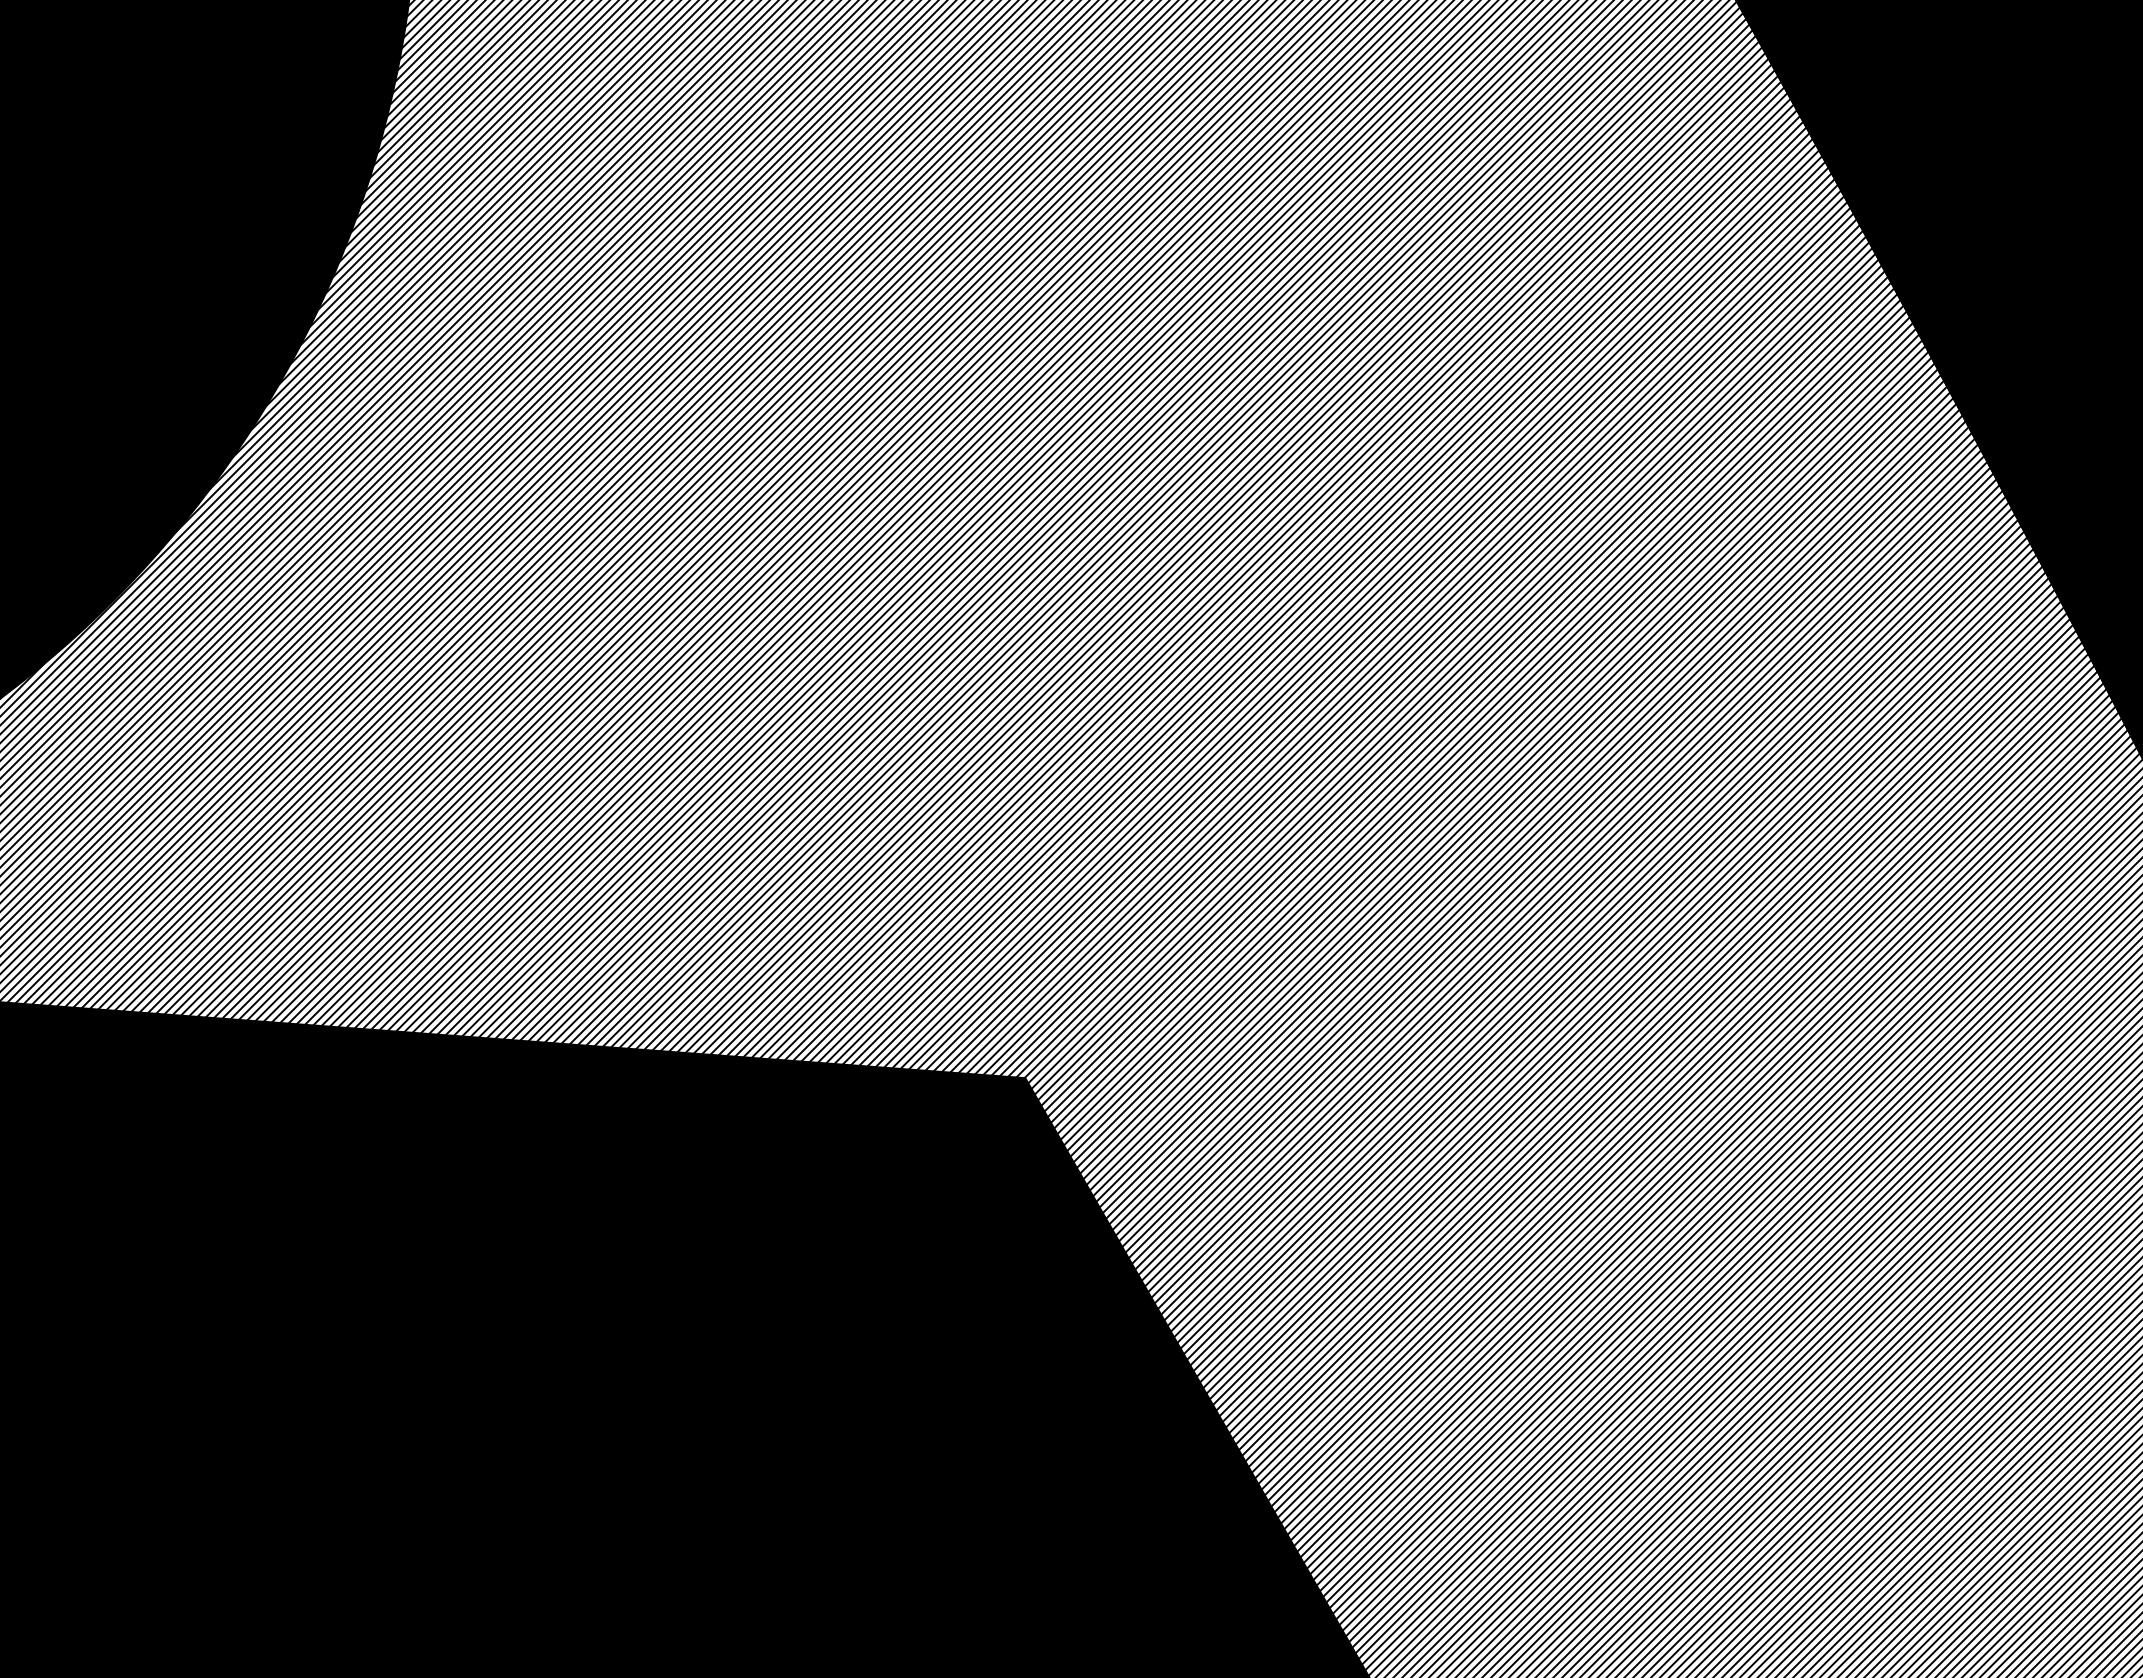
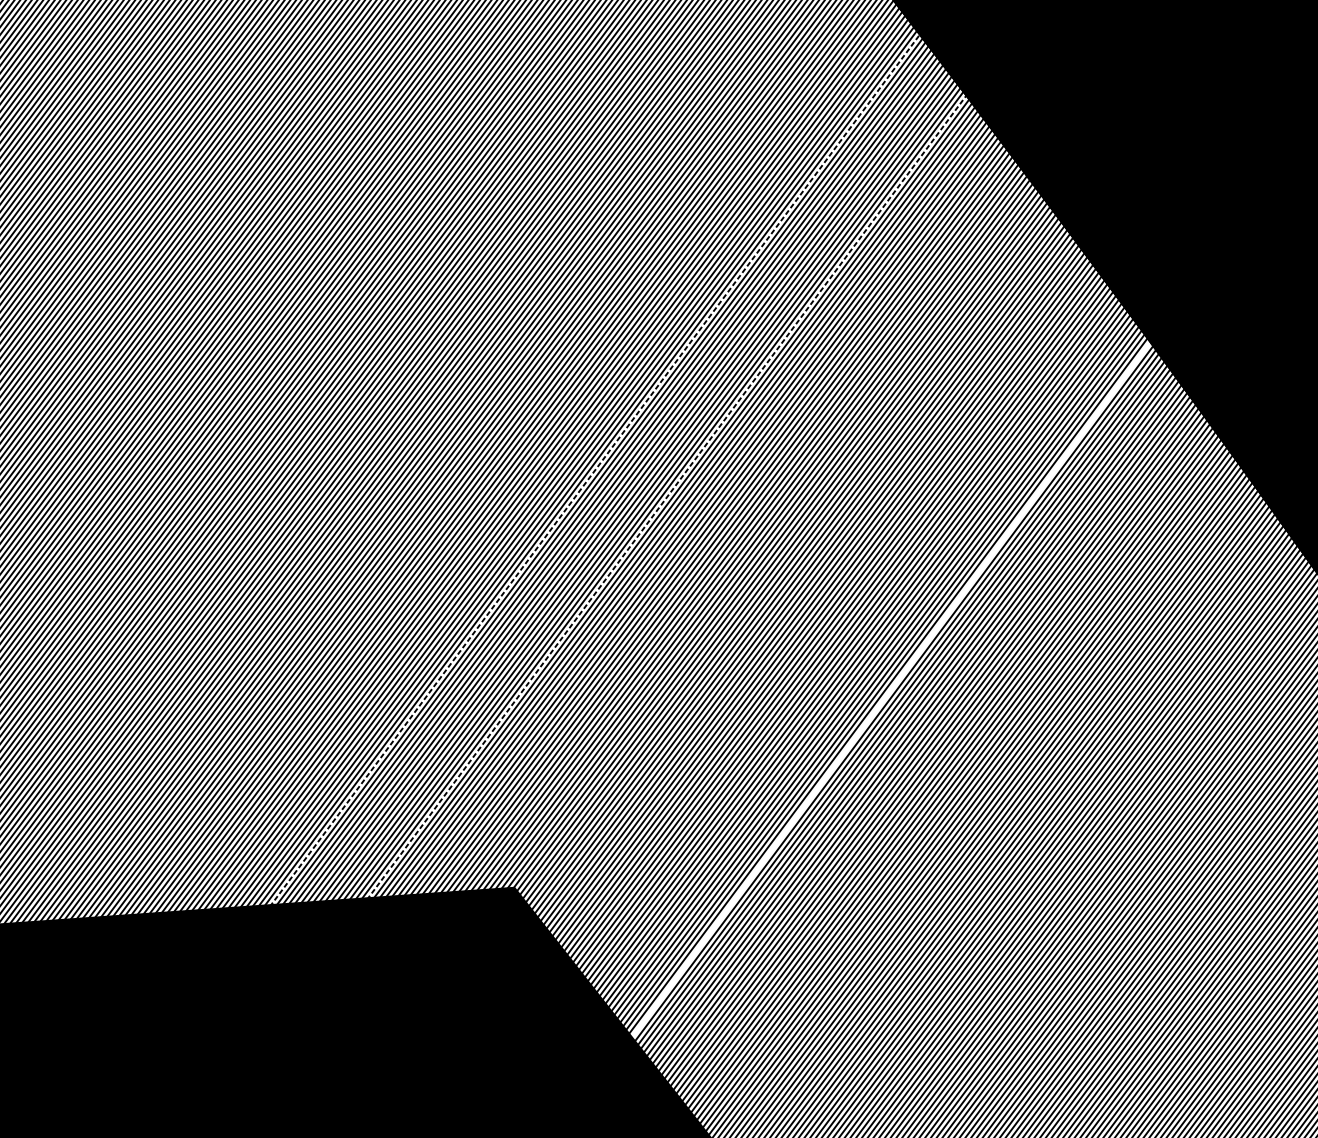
line: (1215, 531) -> (594, 470), solid -> dashed
line: (1307, 582) -> (666, 497), solid -> dashed
line: (1569, 887) -> (889, 691), removed

